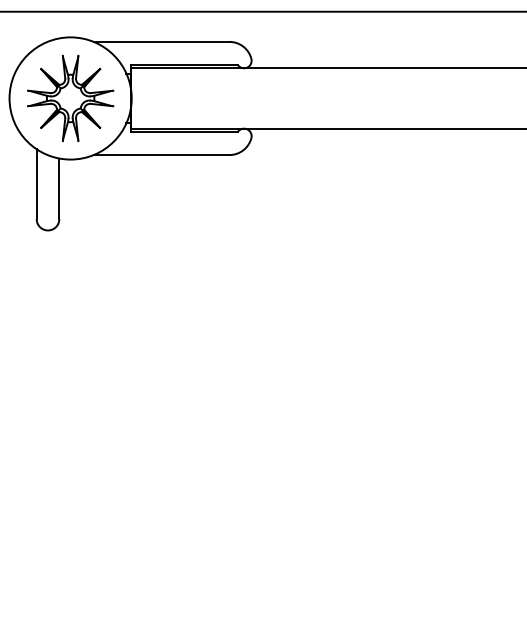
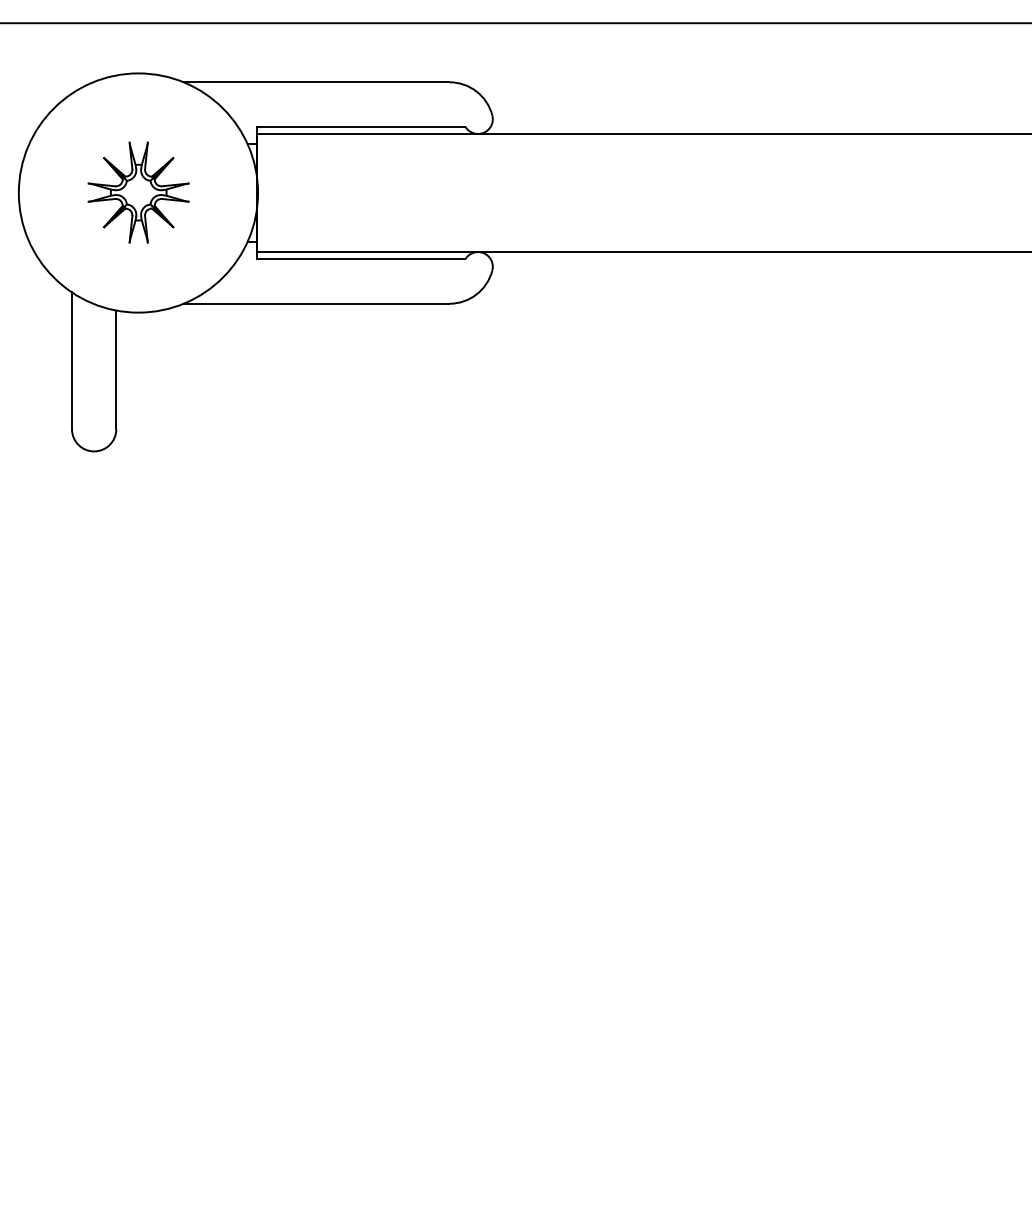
part: (70, 97) -> (138, 191), size x0.6

